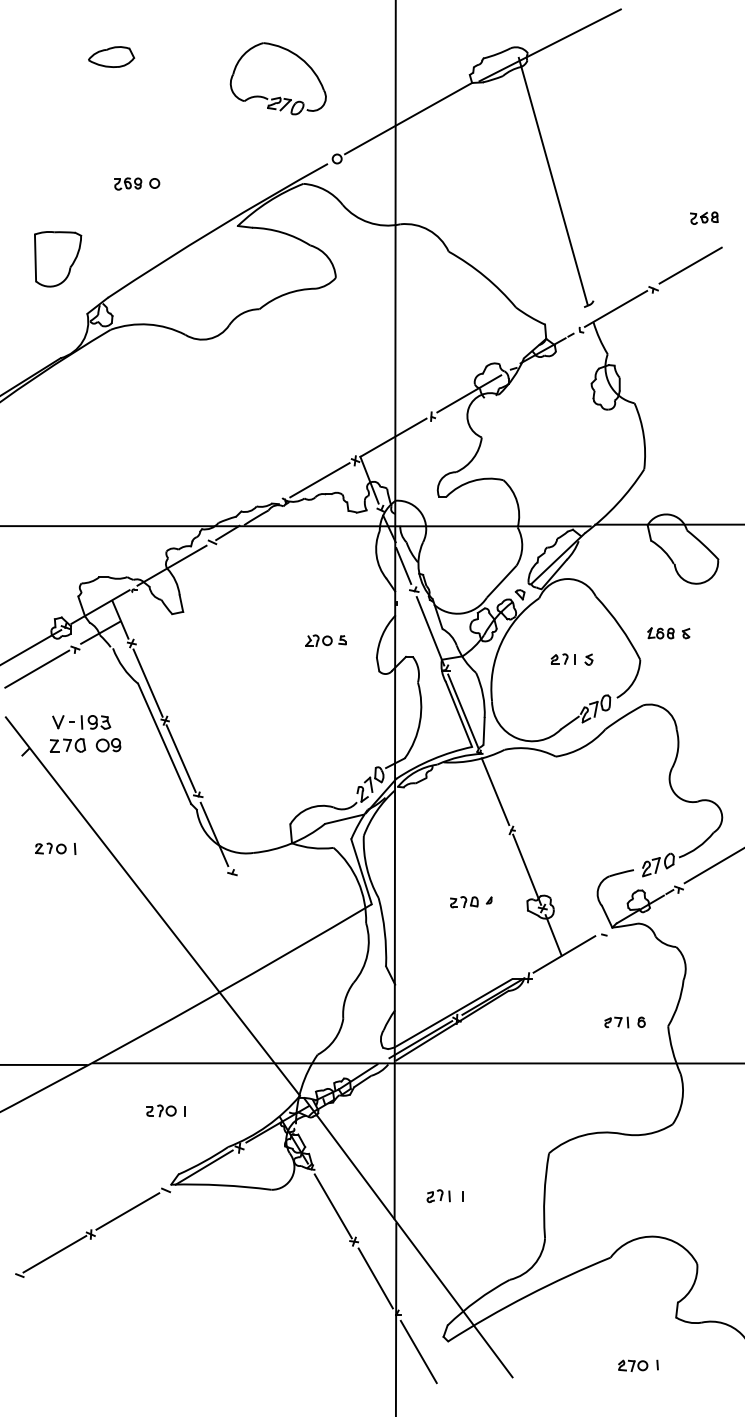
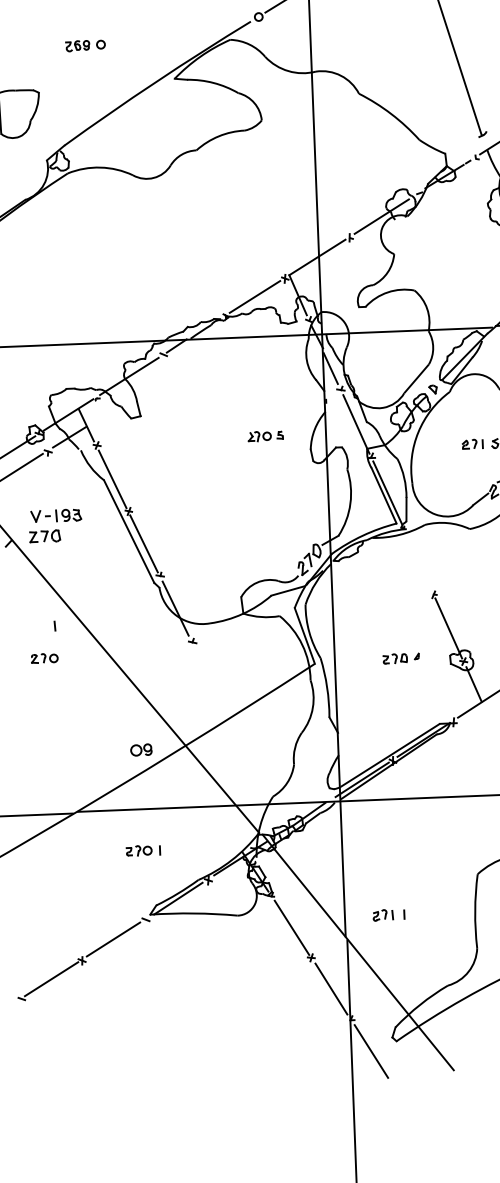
part: (108, 745) -> (141, 750), moved
line: (495, 791) -> (418, 561), removed
part: (50, 848) -> (44, 658), moved

